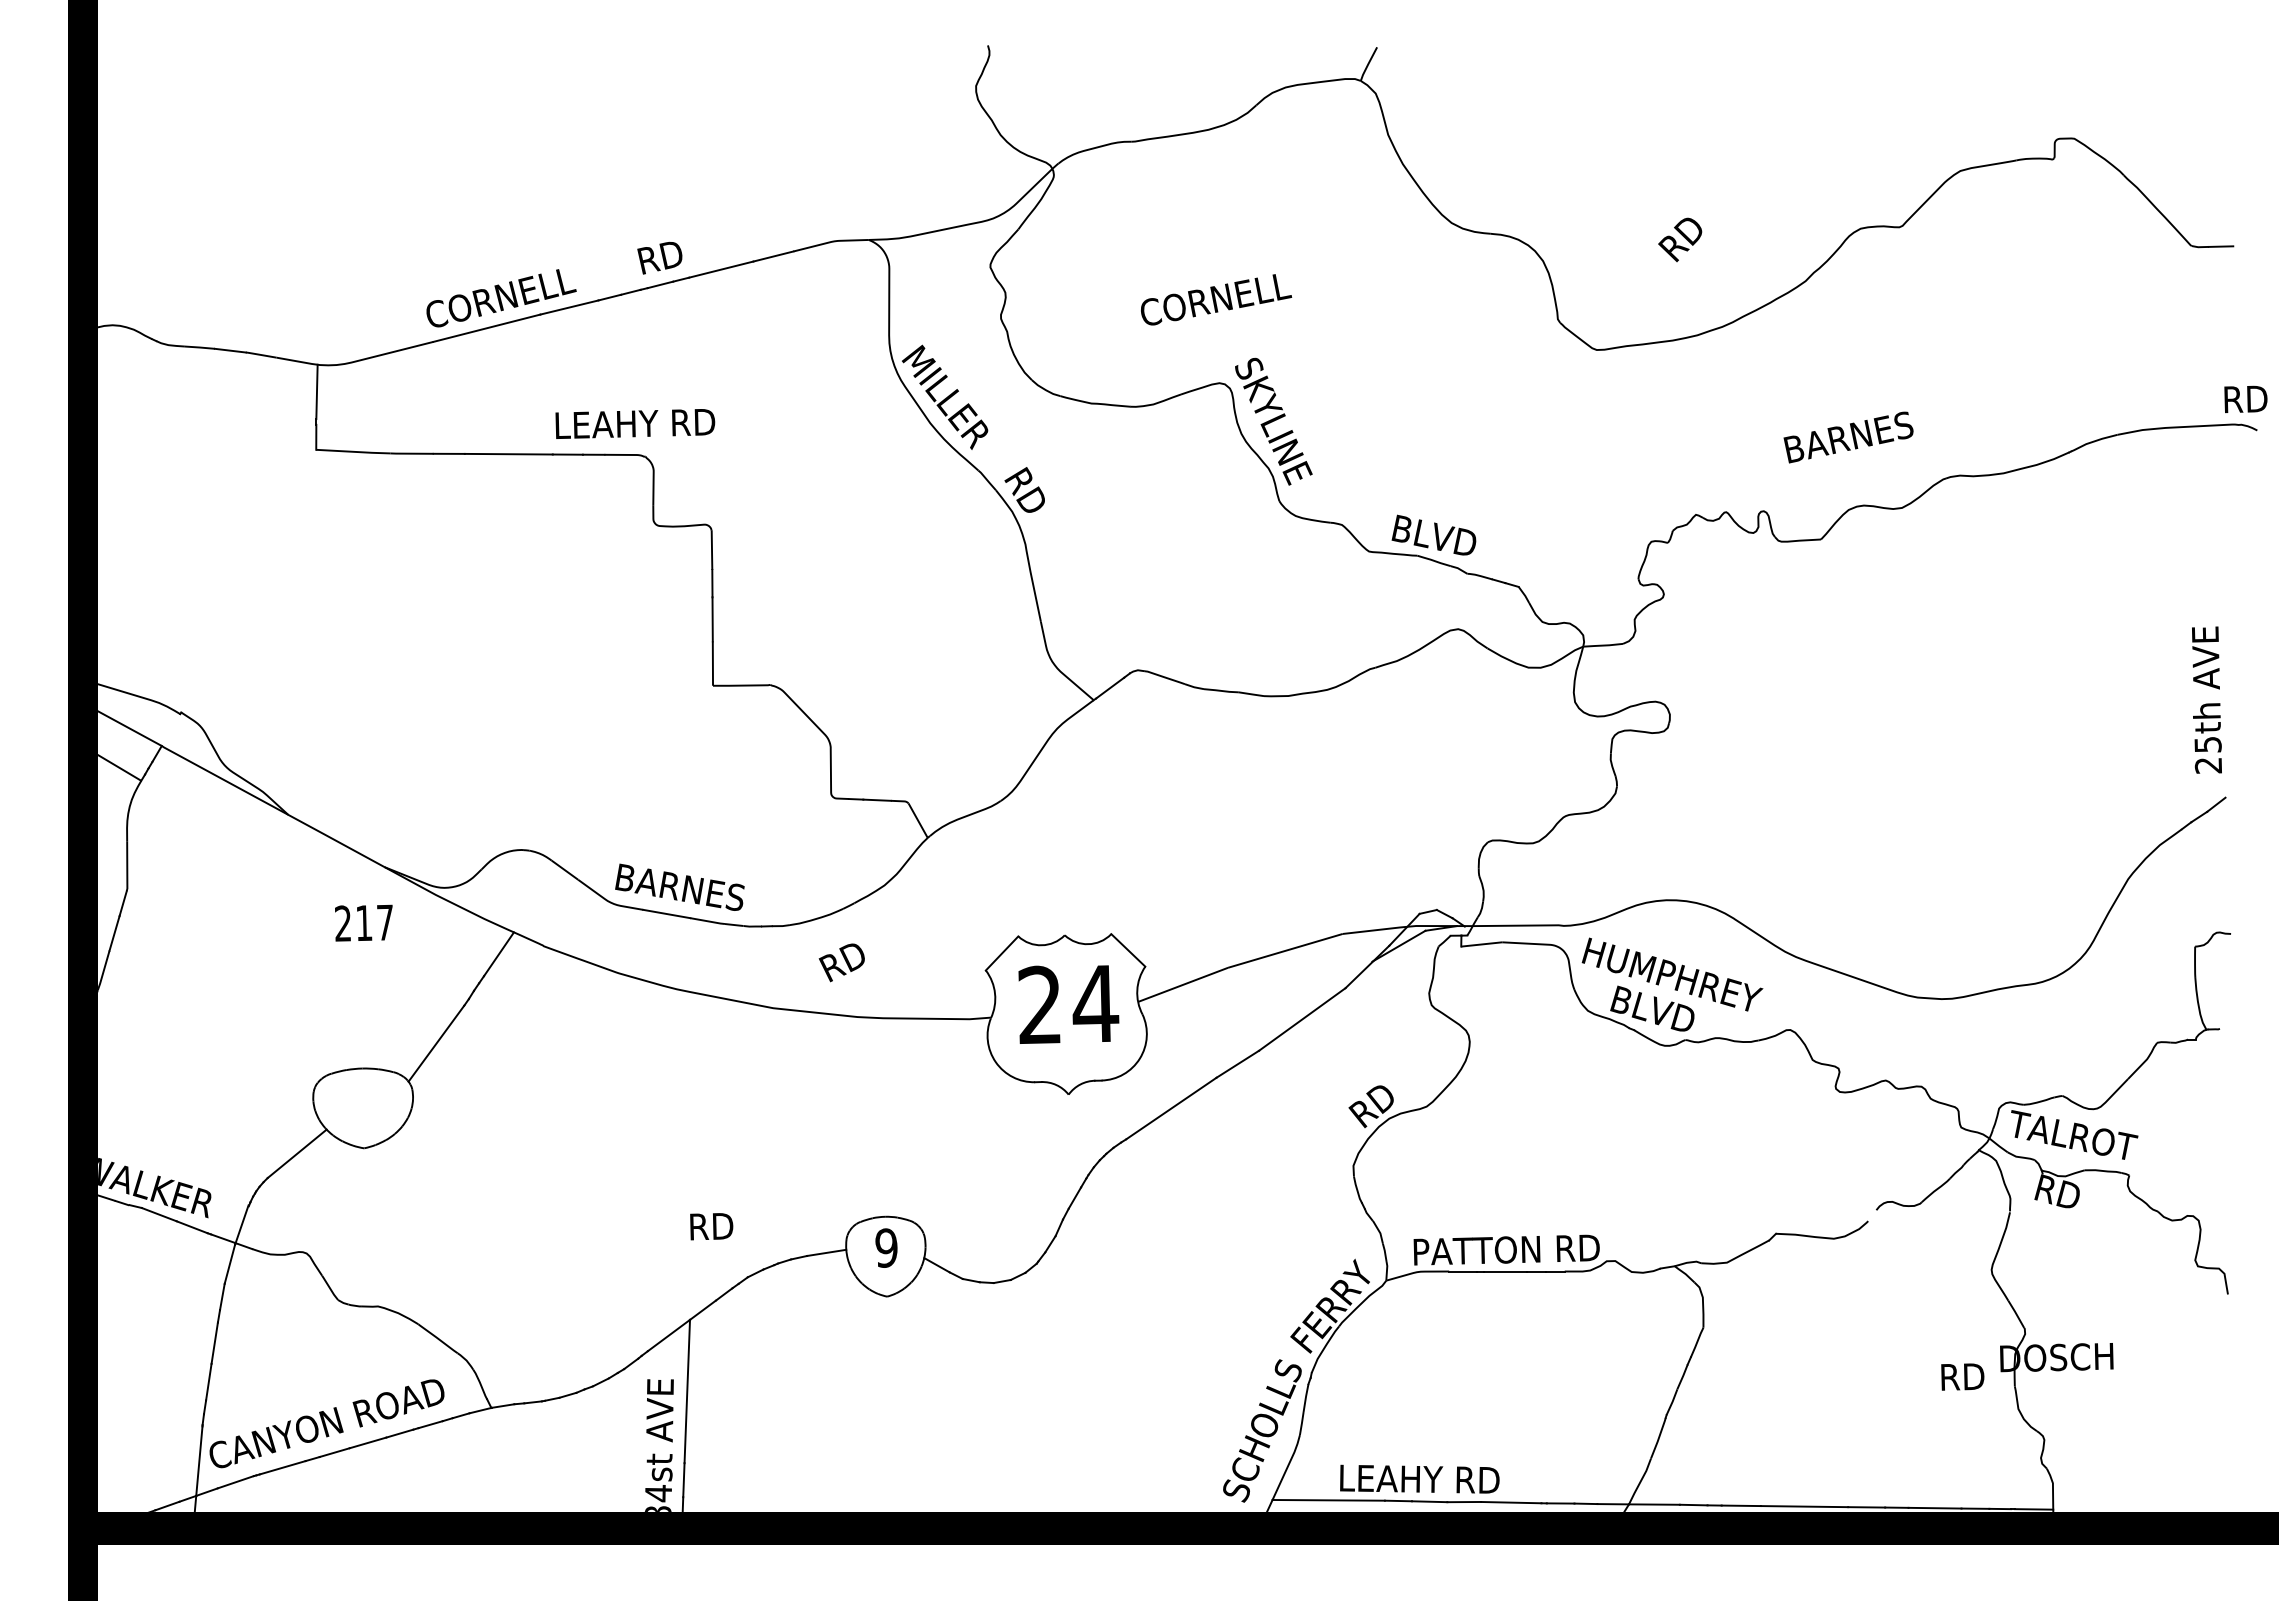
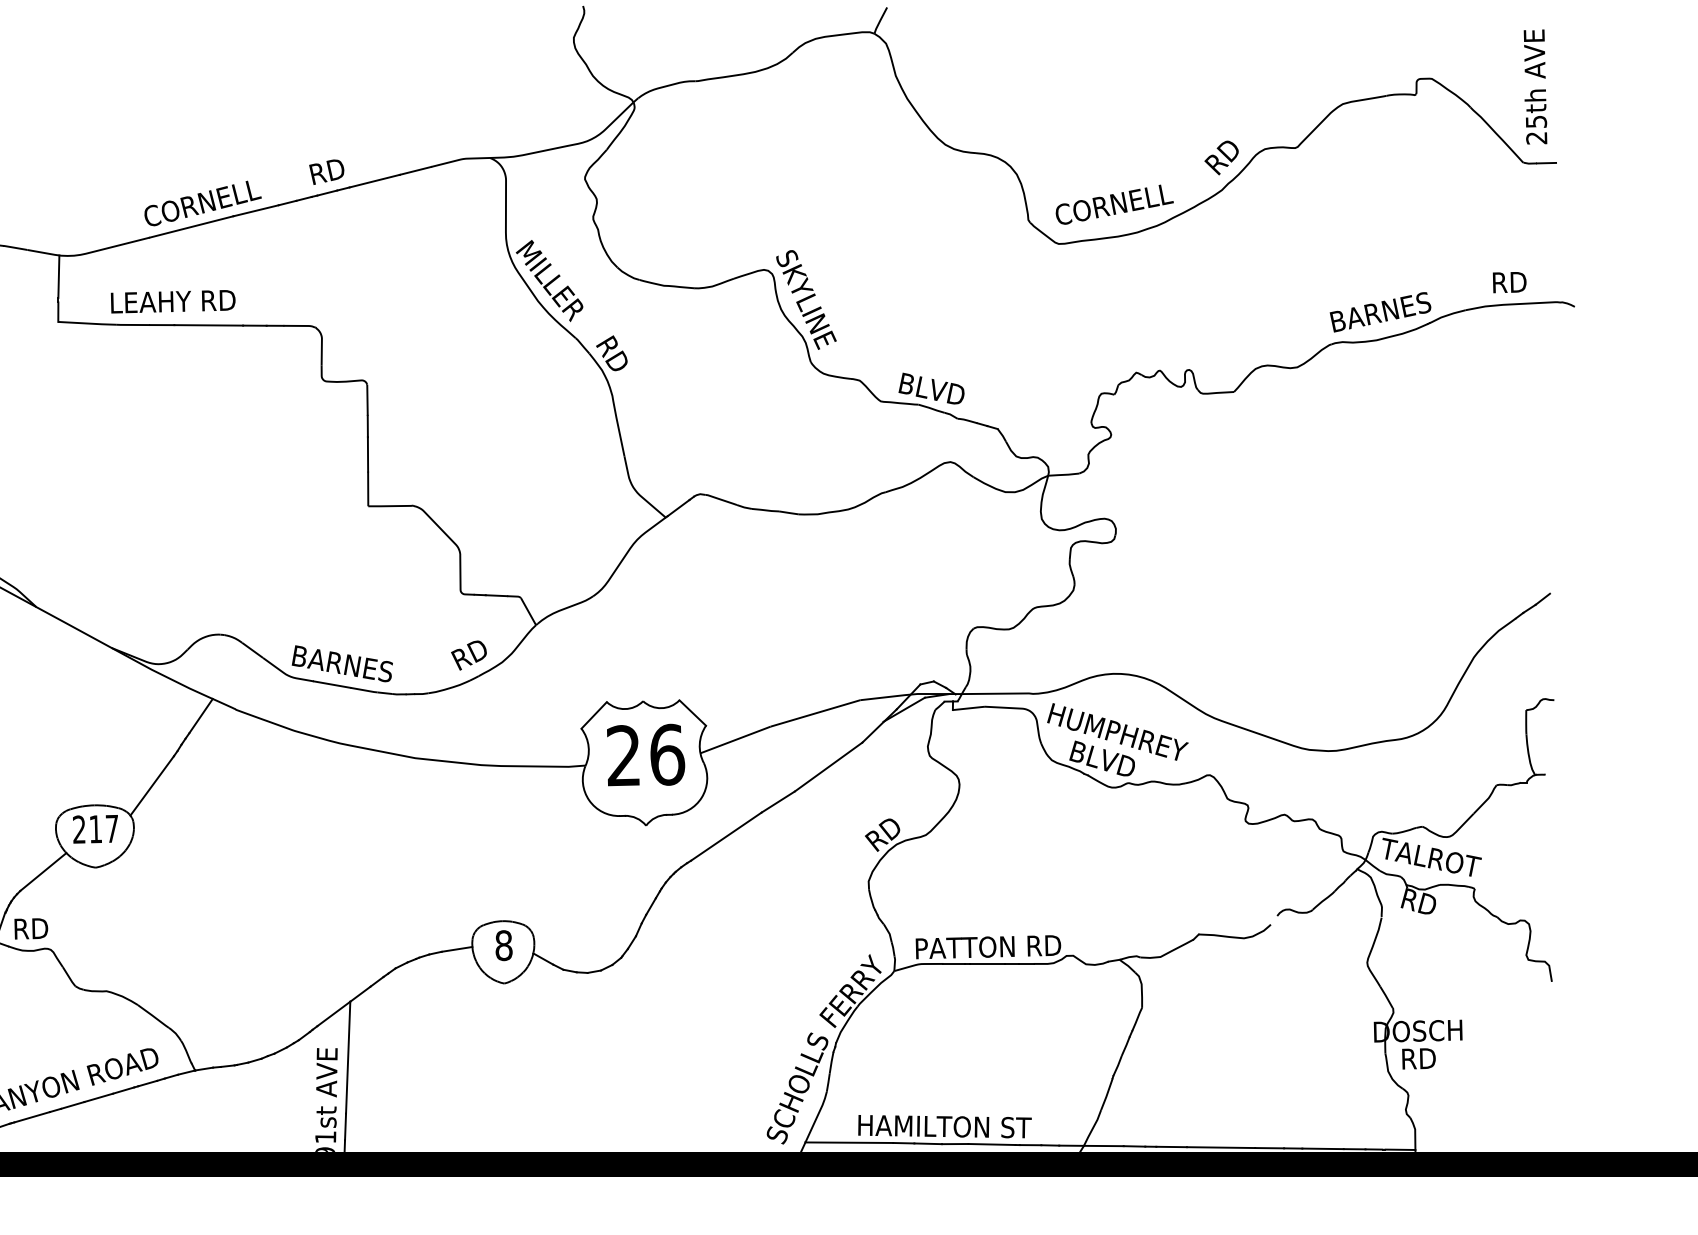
text: (1680, 239) -> (1221, 157), moved
text: (1216, 299) -> (1114, 204), moved
text: (2245, 399) -> (1509, 282), moved
text: (635, 423) -> (173, 301), moved
text: (1848, 437) -> (1380, 312), moved
text: (2206, 699) -> (1535, 86), moved
text: (363, 922) -> (95, 828), moved
text: (841, 962) -> (468, 655), moved
text: (1095, 1003) -> (667, 754), 24 -> 26
text: (711, 1226) -> (31, 928), moved
text: (886, 1247) -> (503, 945), 9 -> 8
text: (1962, 1376) -> (1418, 1058), moved
text: (1452, 1479) -> (946, 1126), LEAHY RD -> HAMILTON ST
text: (657, 1498) -> (324, 1141), 84st -> 91st

